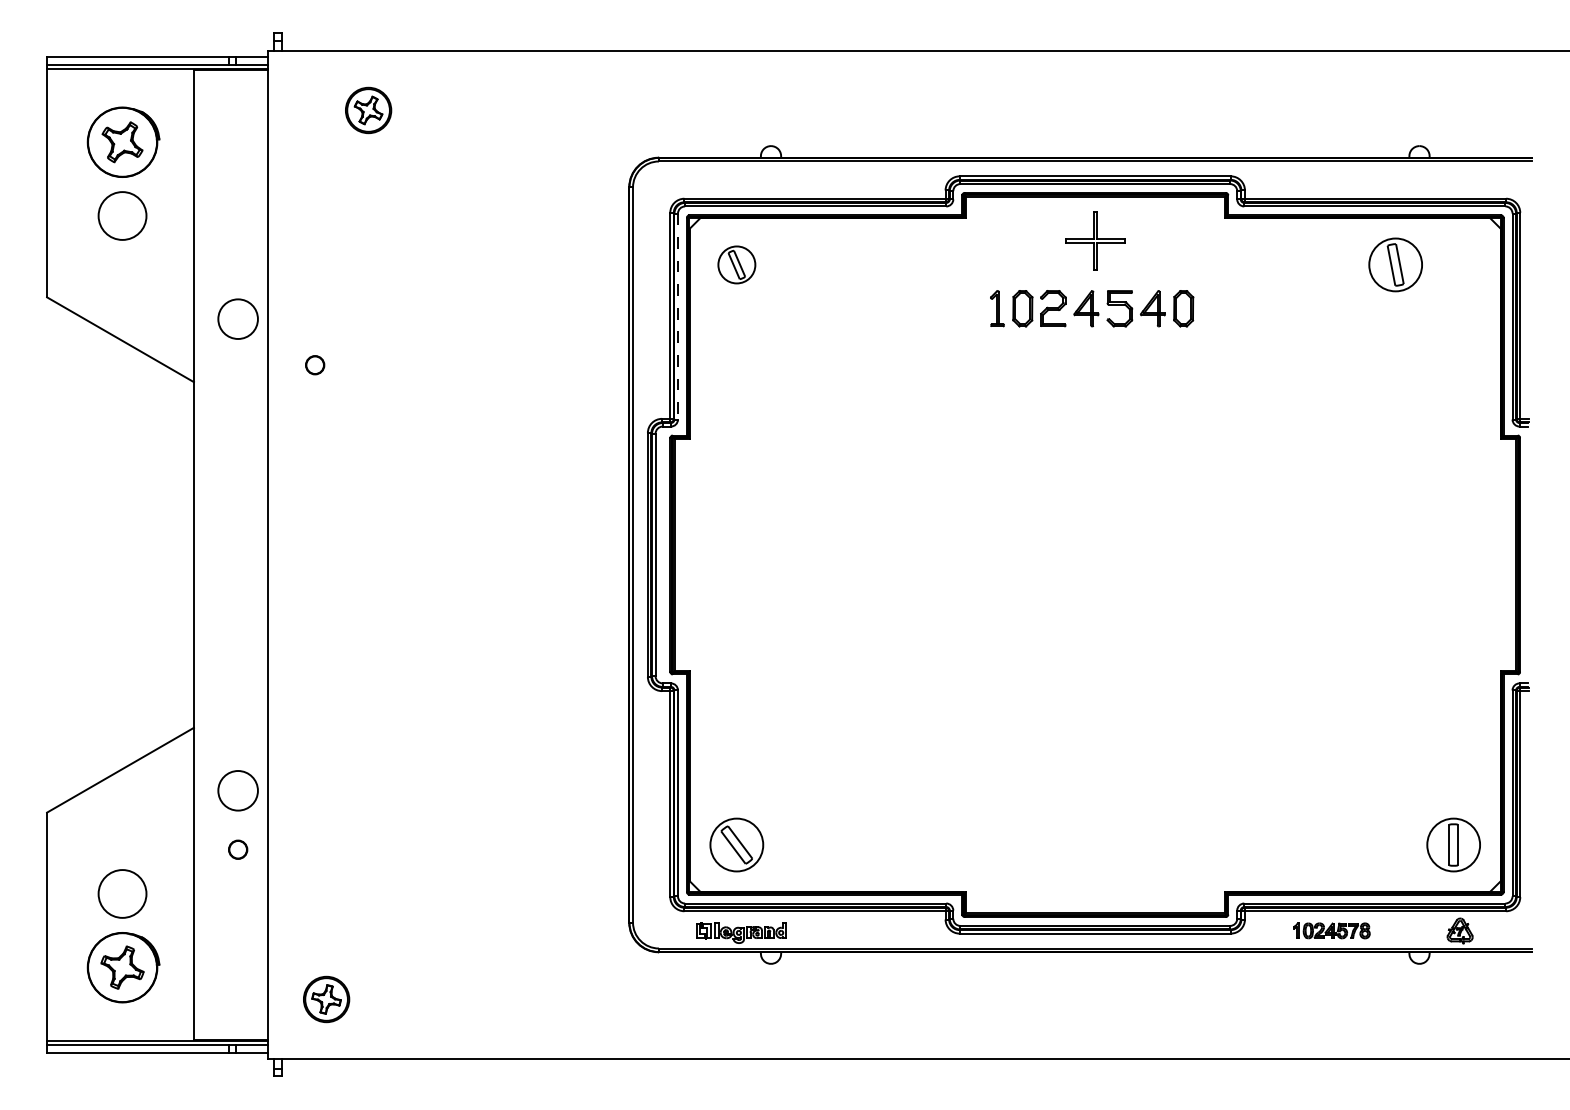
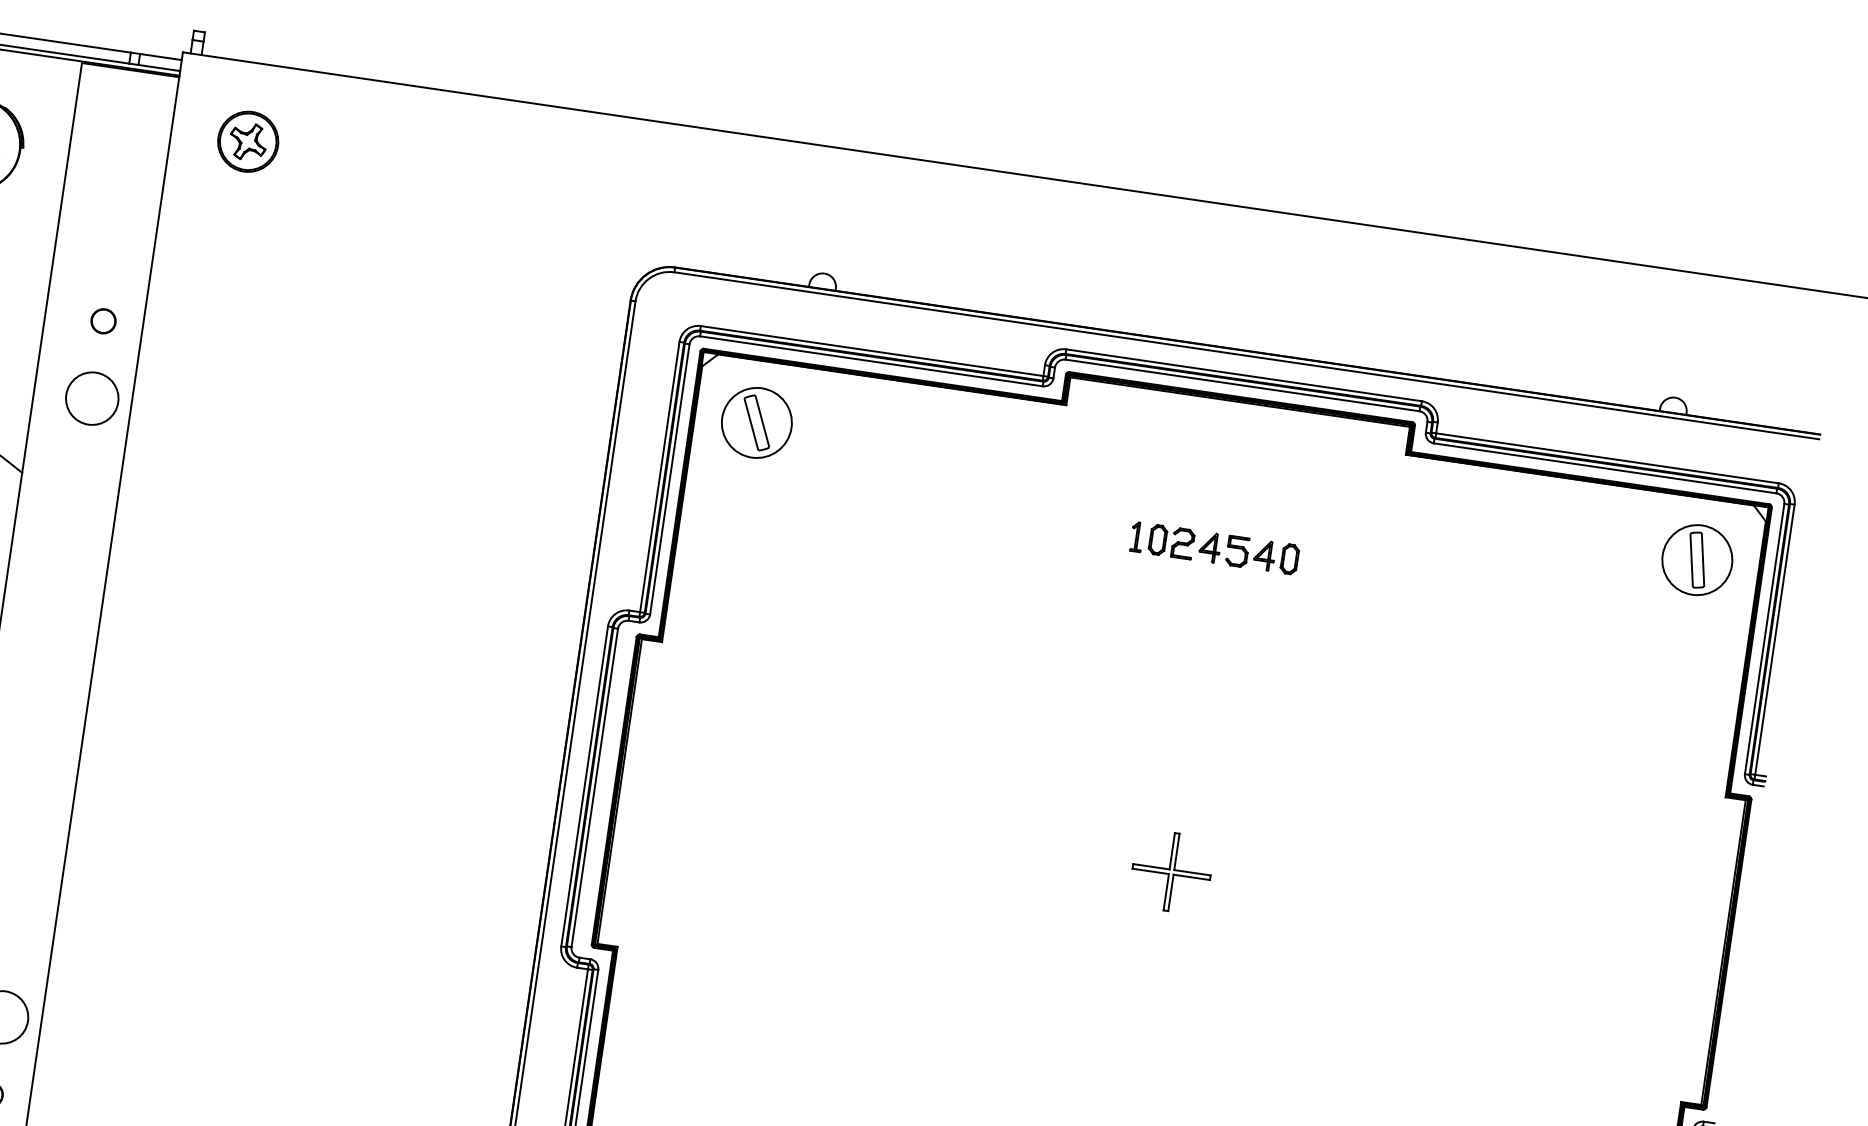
part: (368, 110) -> (248, 141), moved
part: (1095, 240) -> (1171, 871), moved
part: (736, 264) -> (756, 422), size x1.43
part: (1395, 264) -> (1697, 559), moved
part: (1092, 308) -> (1215, 548), size x0.62
line: (678, 316) -> (670, 479), dashed -> solid
circle: (315, 365) -> (103, 321), moved

